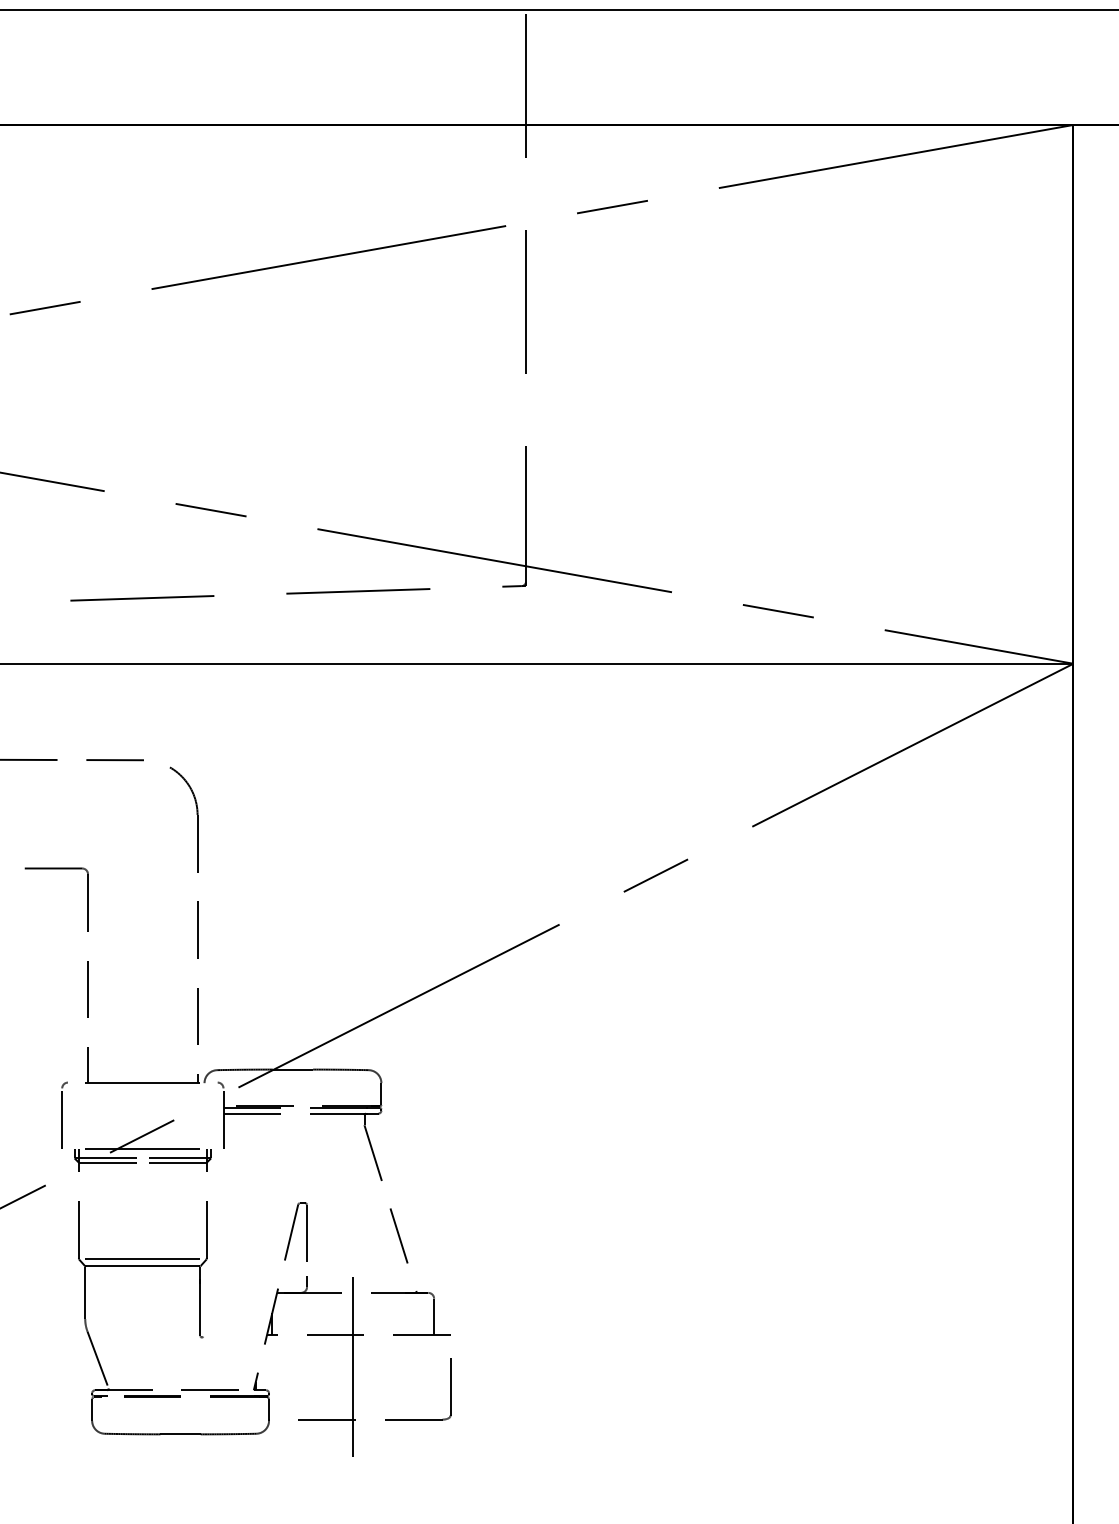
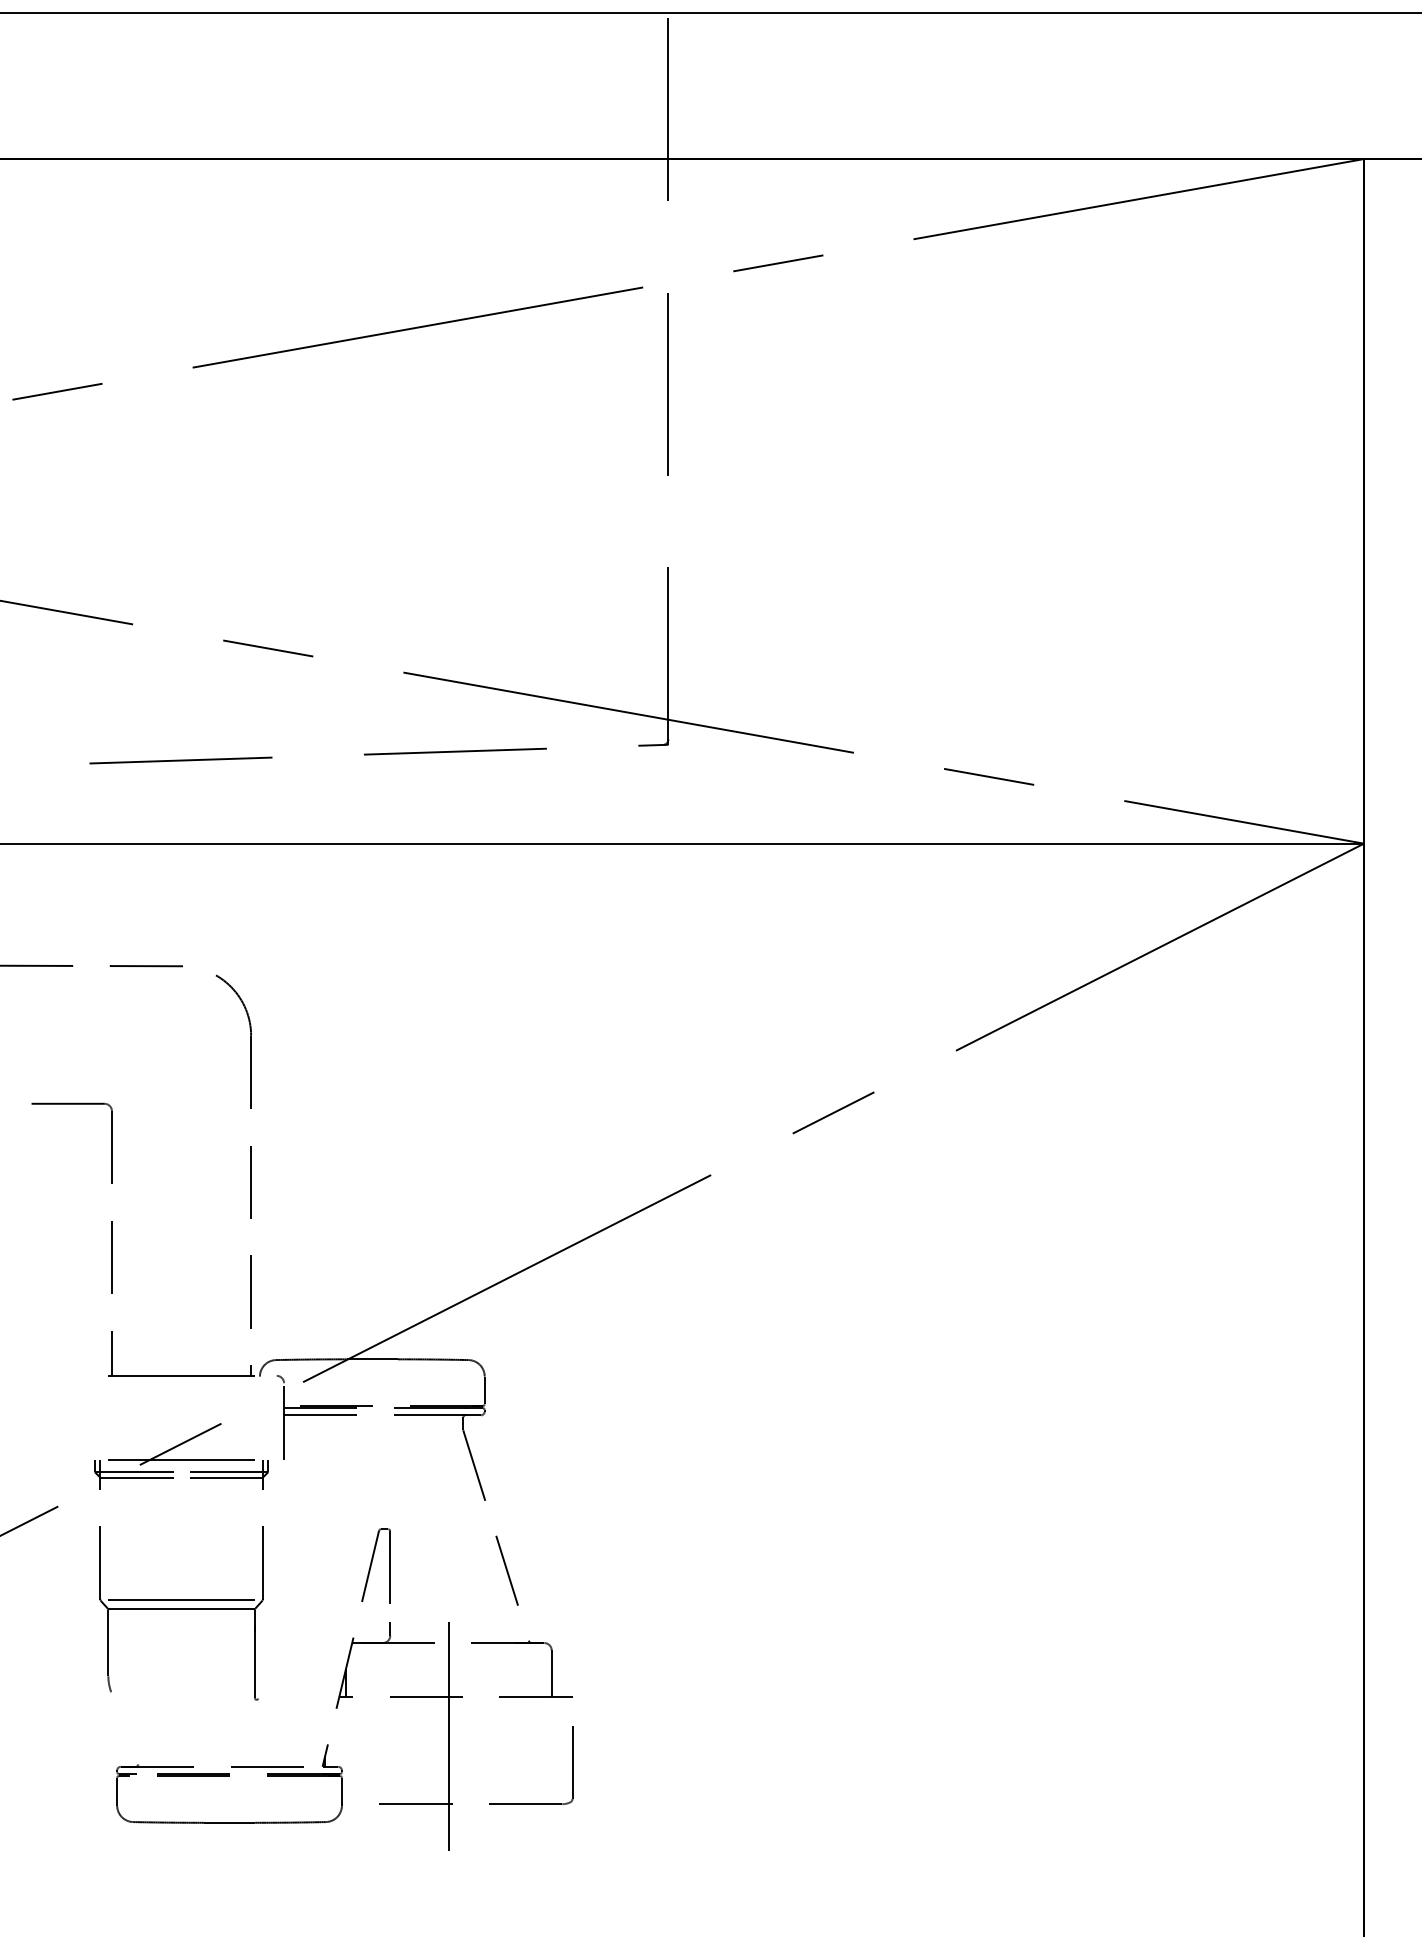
part: (64, 1115) -> (82, 1417), removed
line: (97, 1360) -> (124, 1728), removed

